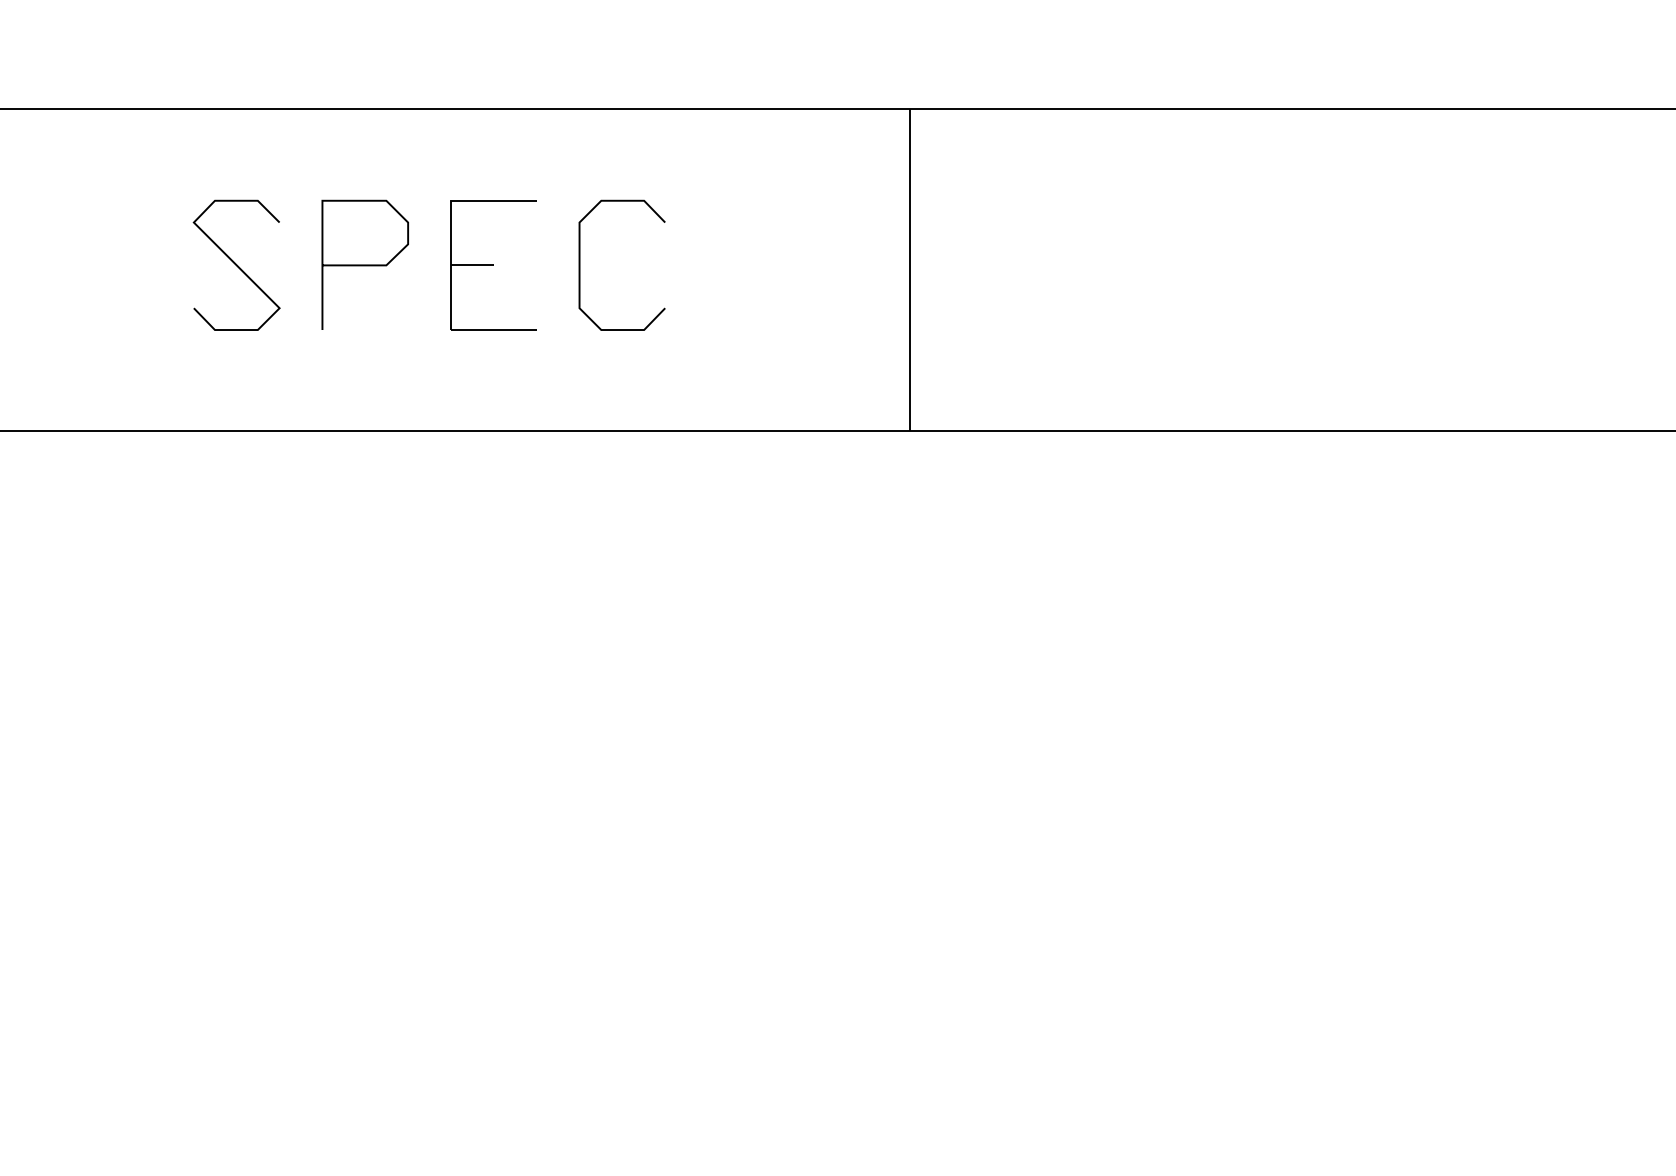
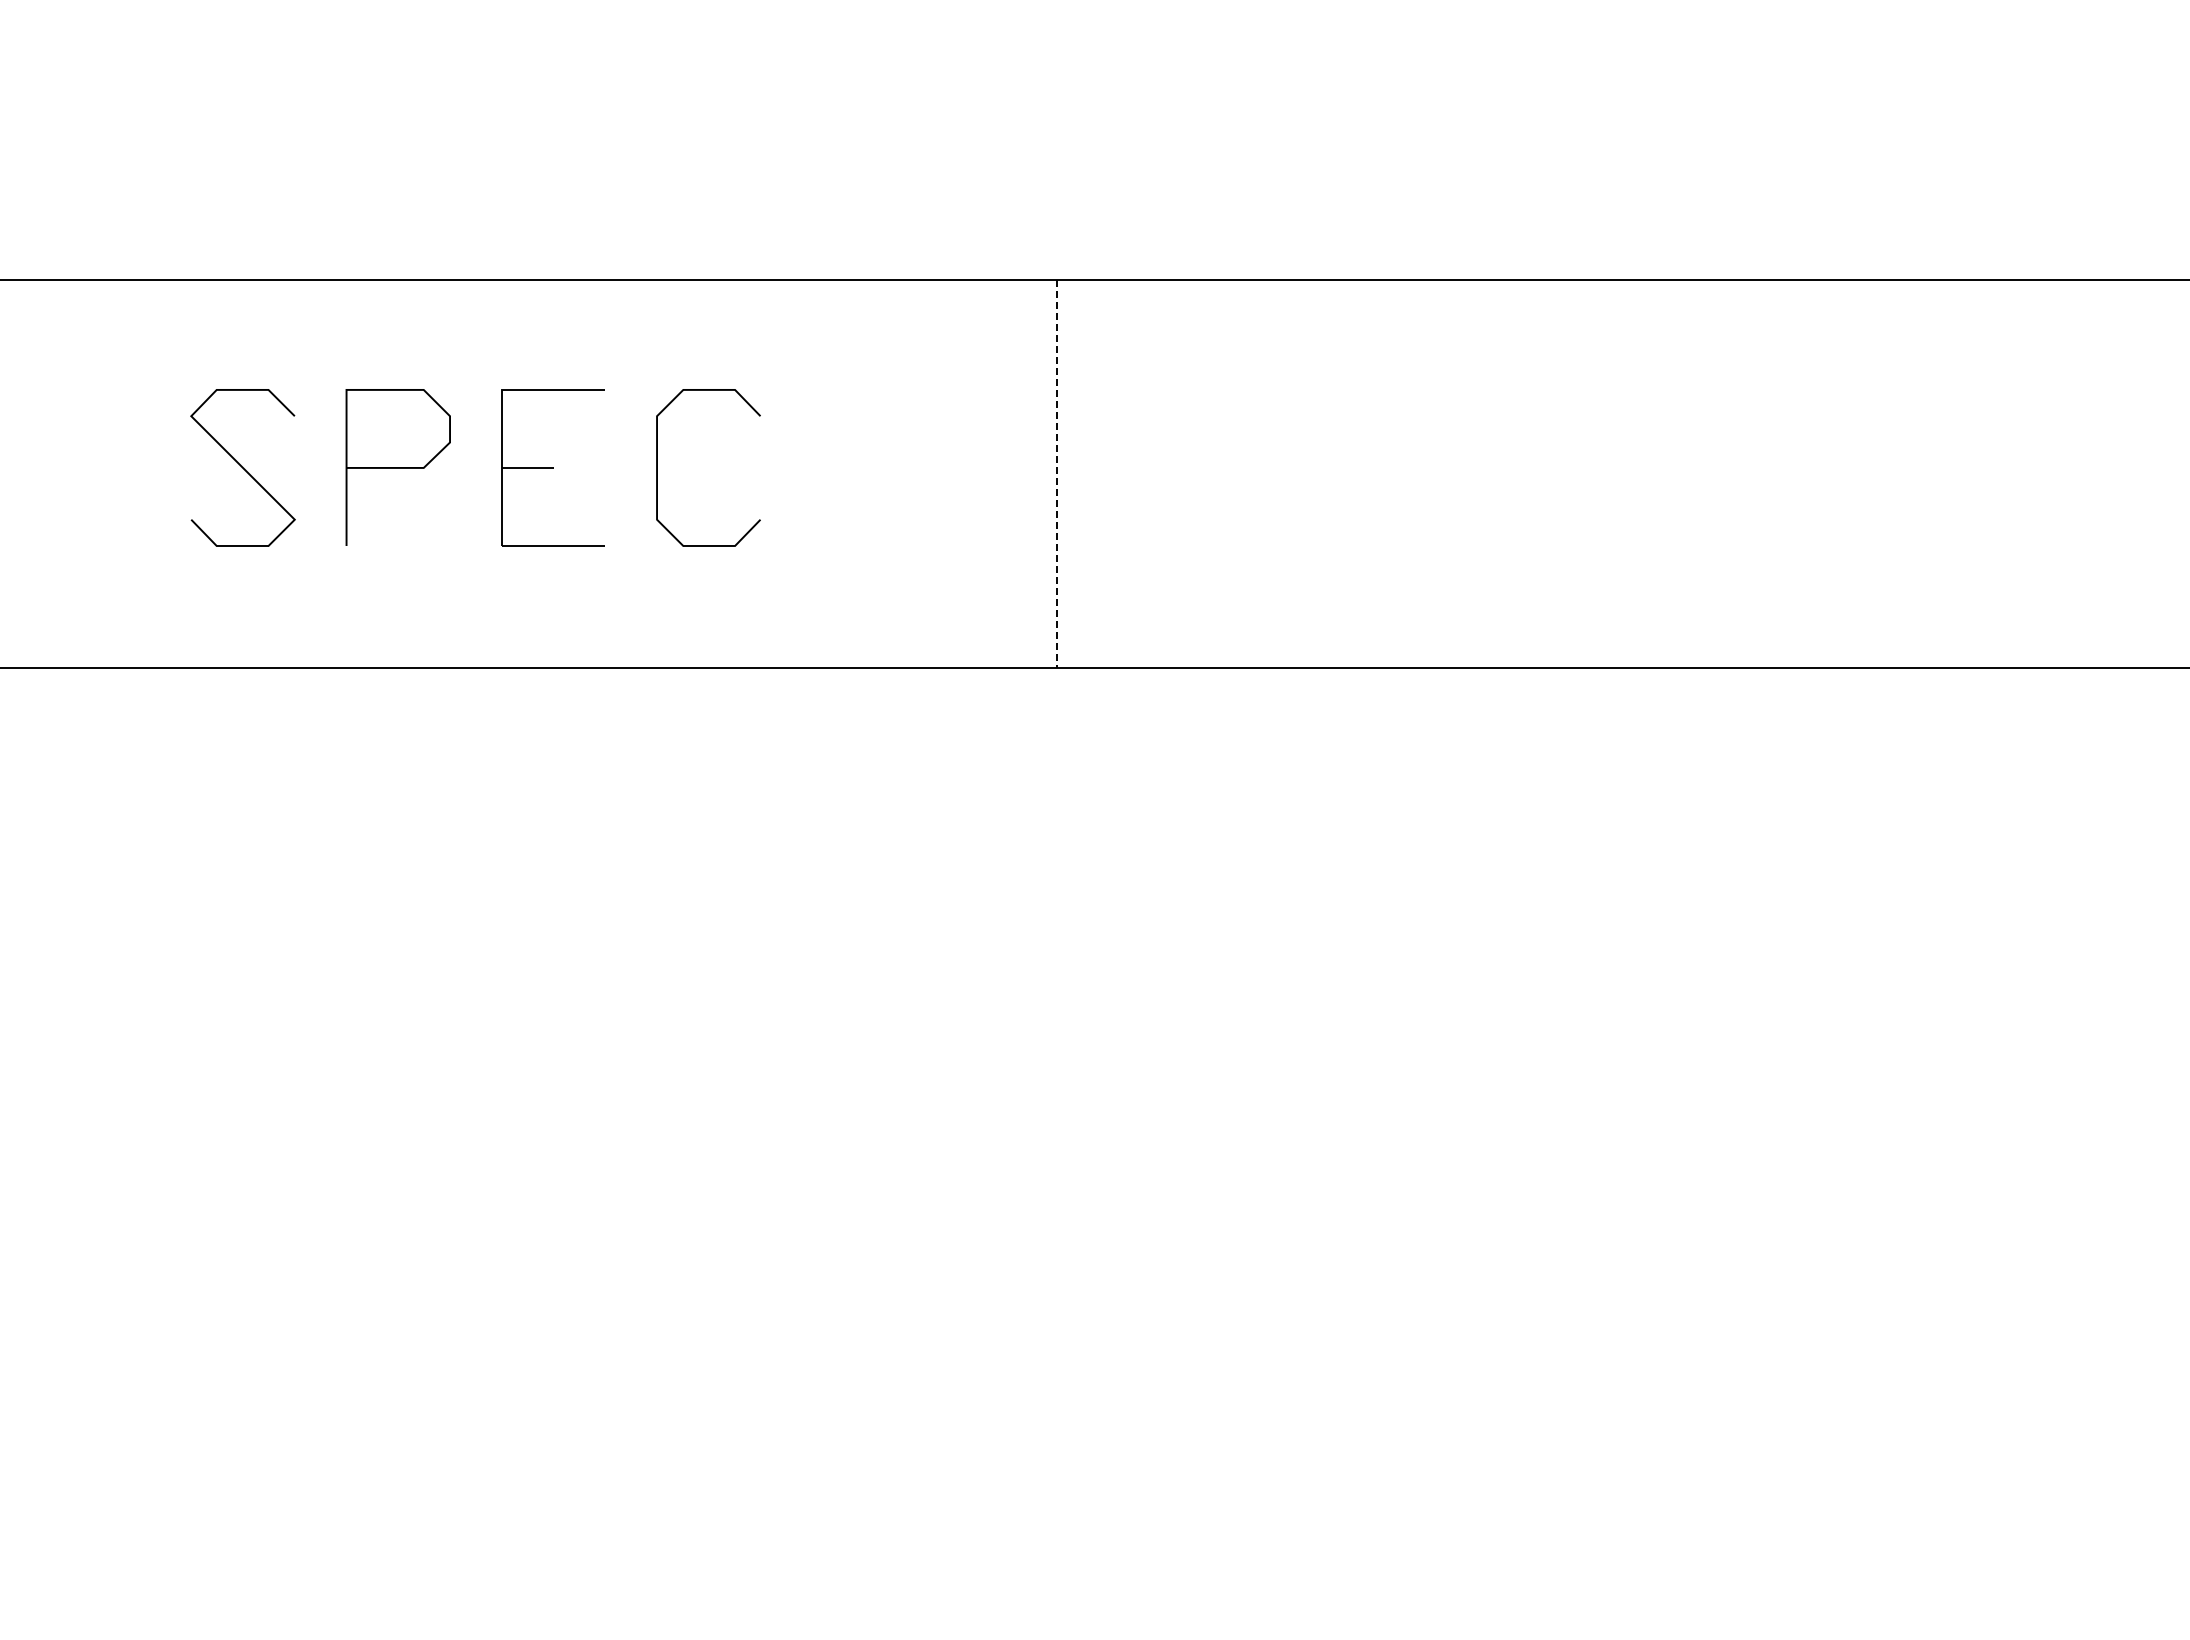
line: (910, 270) -> (1056, 474), solid -> dashed

